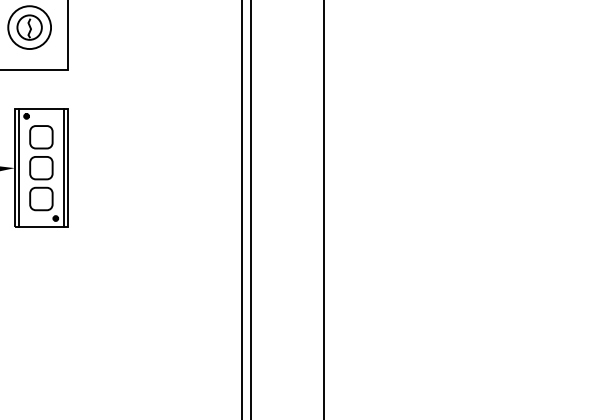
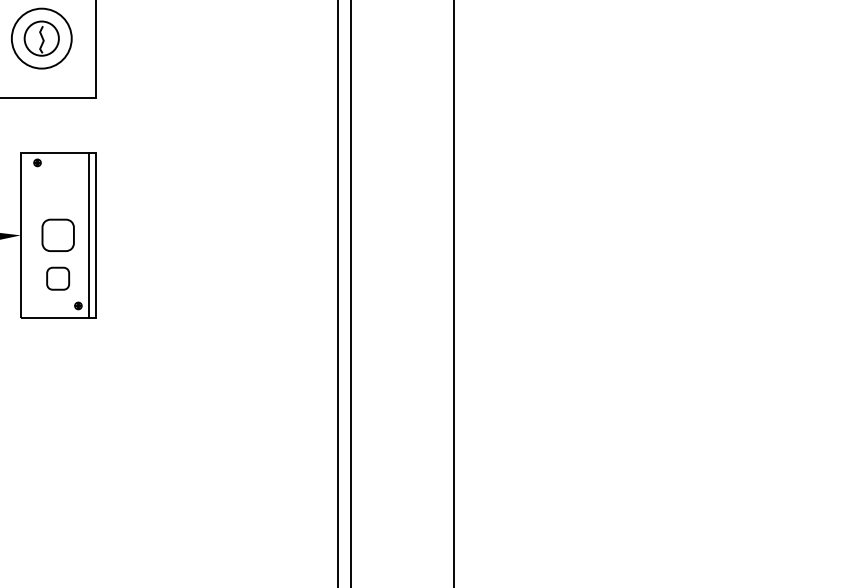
part: (40, 136) -> (57, 191), removed
line: (19, 167) -> (27, 234), removed
part: (40, 198) -> (57, 278), size x0.7

